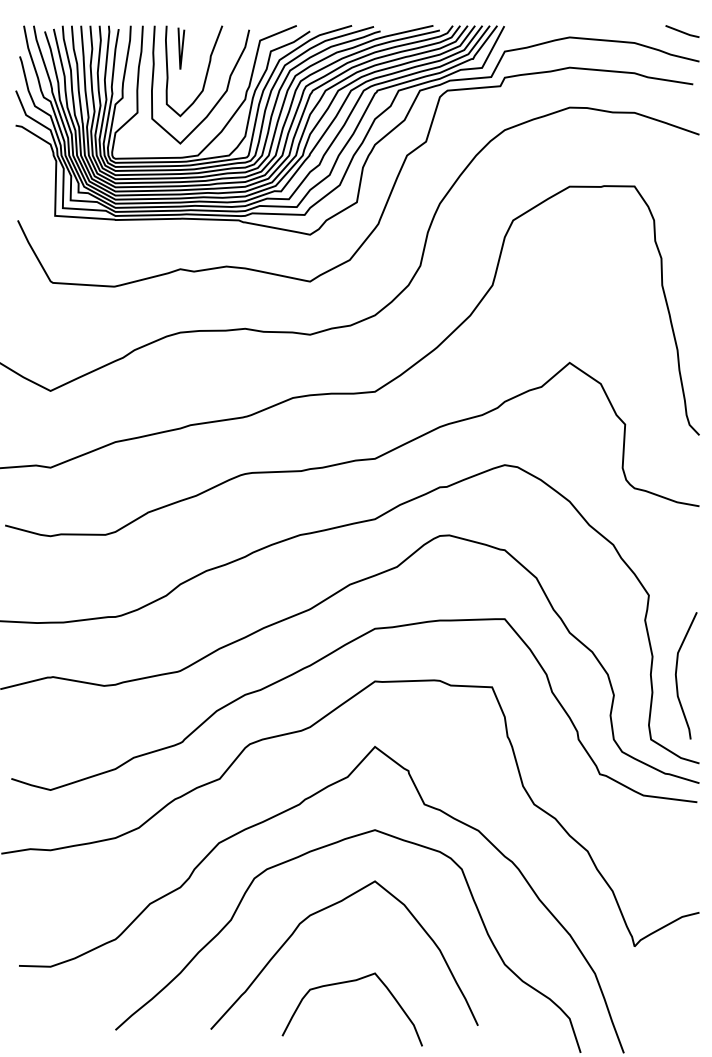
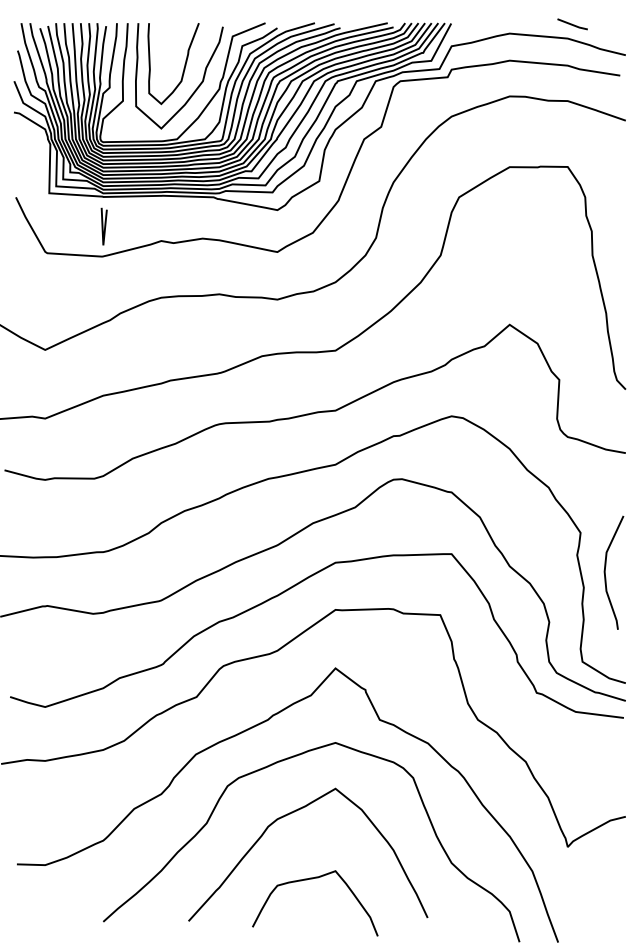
line: (682, 31) -> (572, 24), moved
line: (180, 48) -> (103, 226), moved
curve: (676, 675) -> (605, 572), moved

